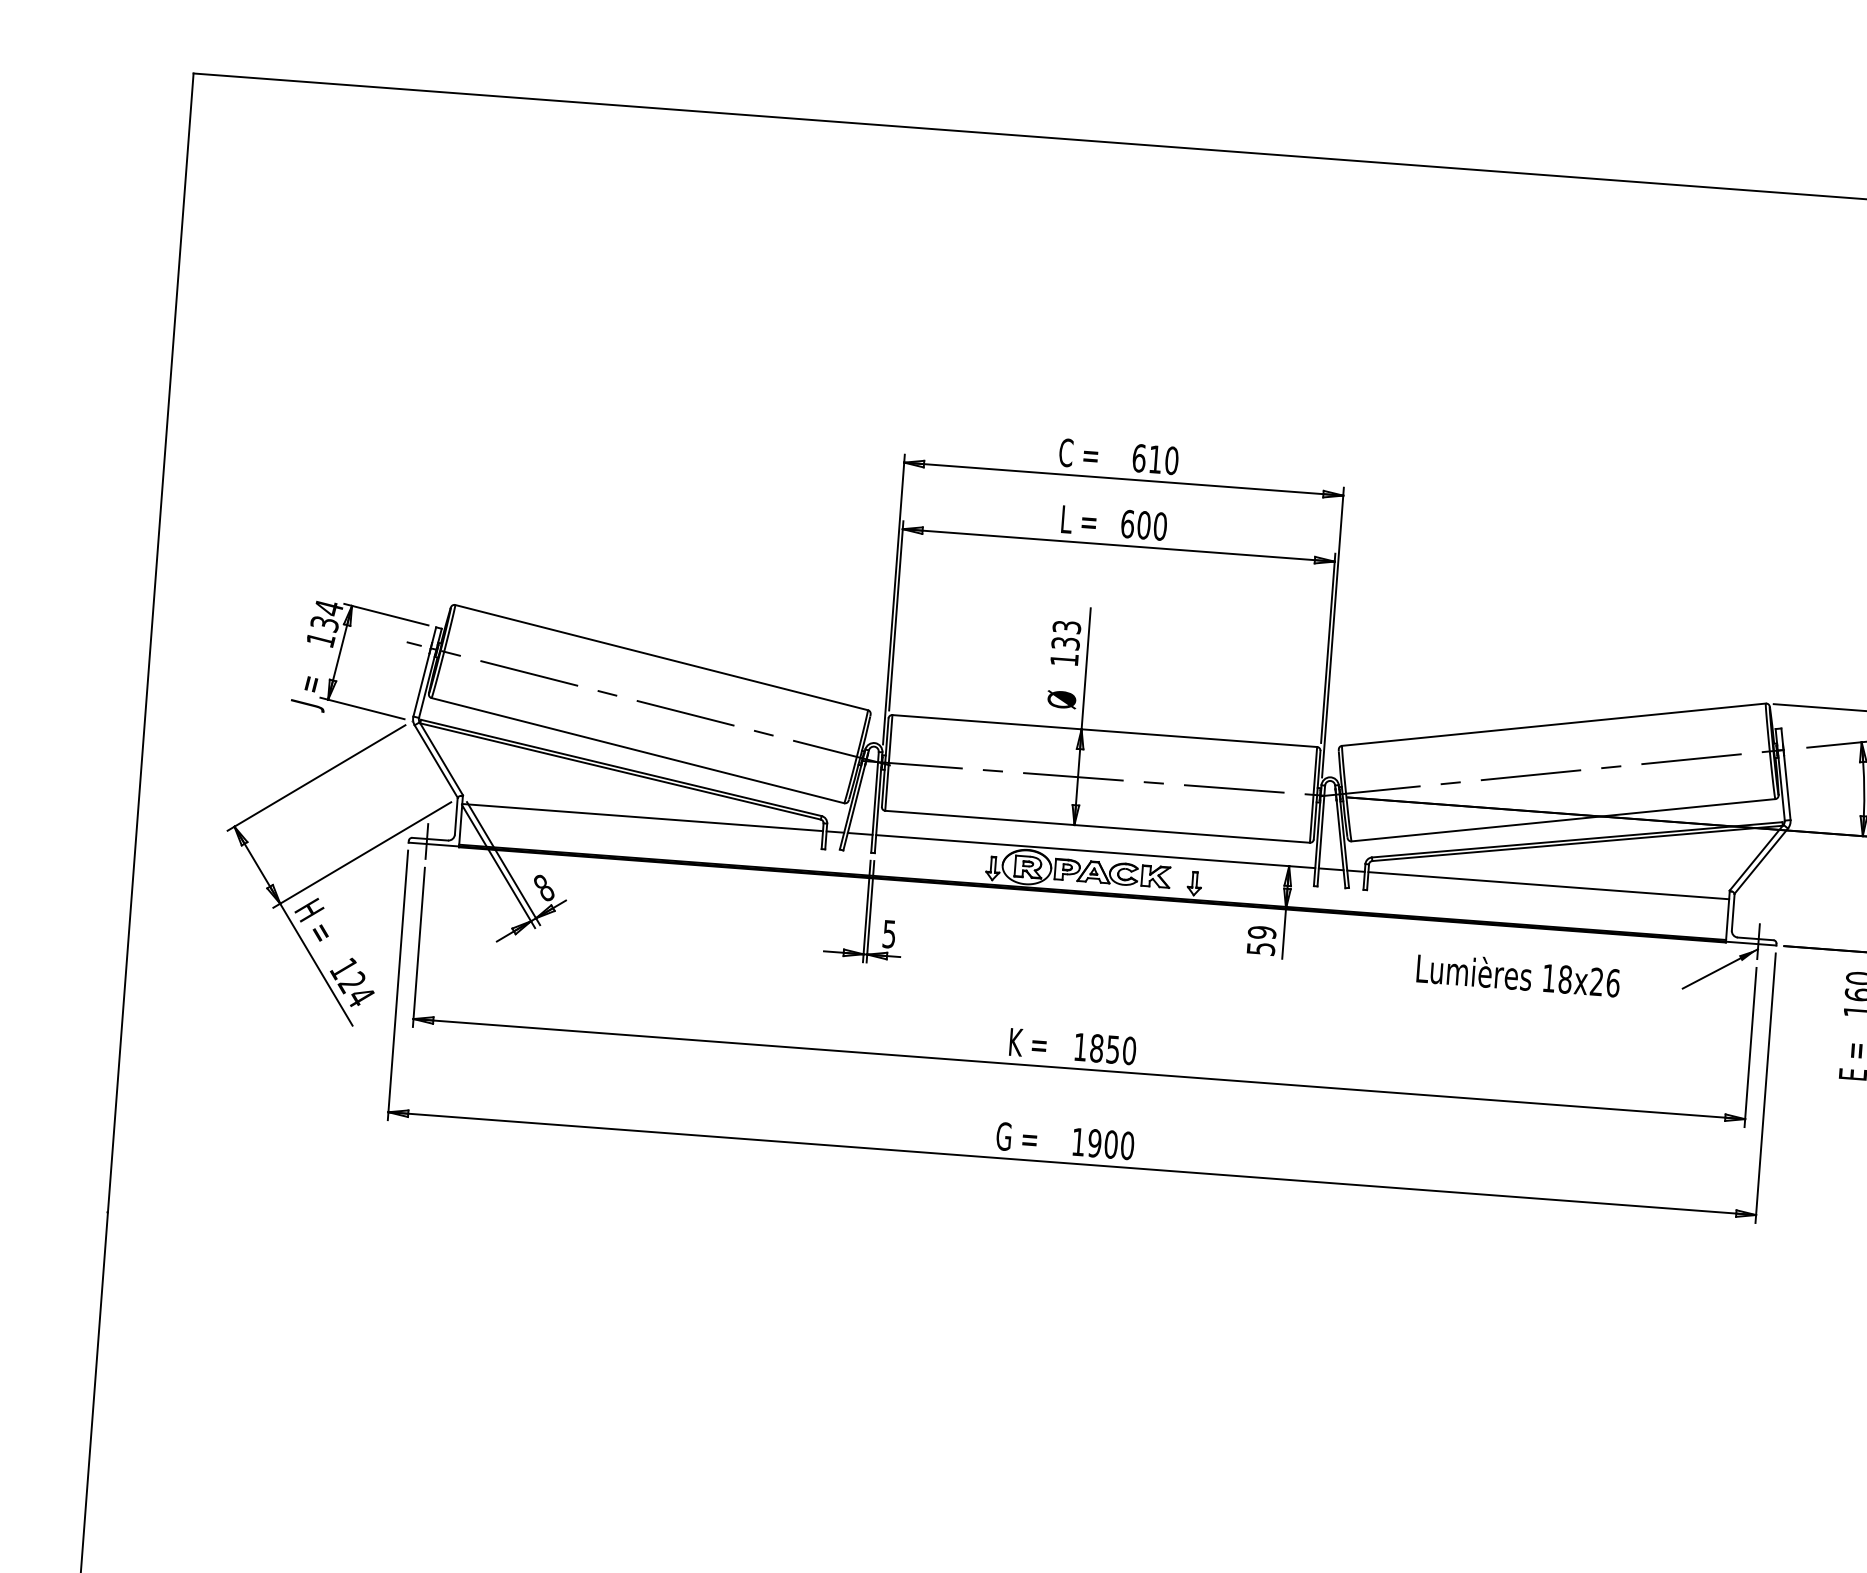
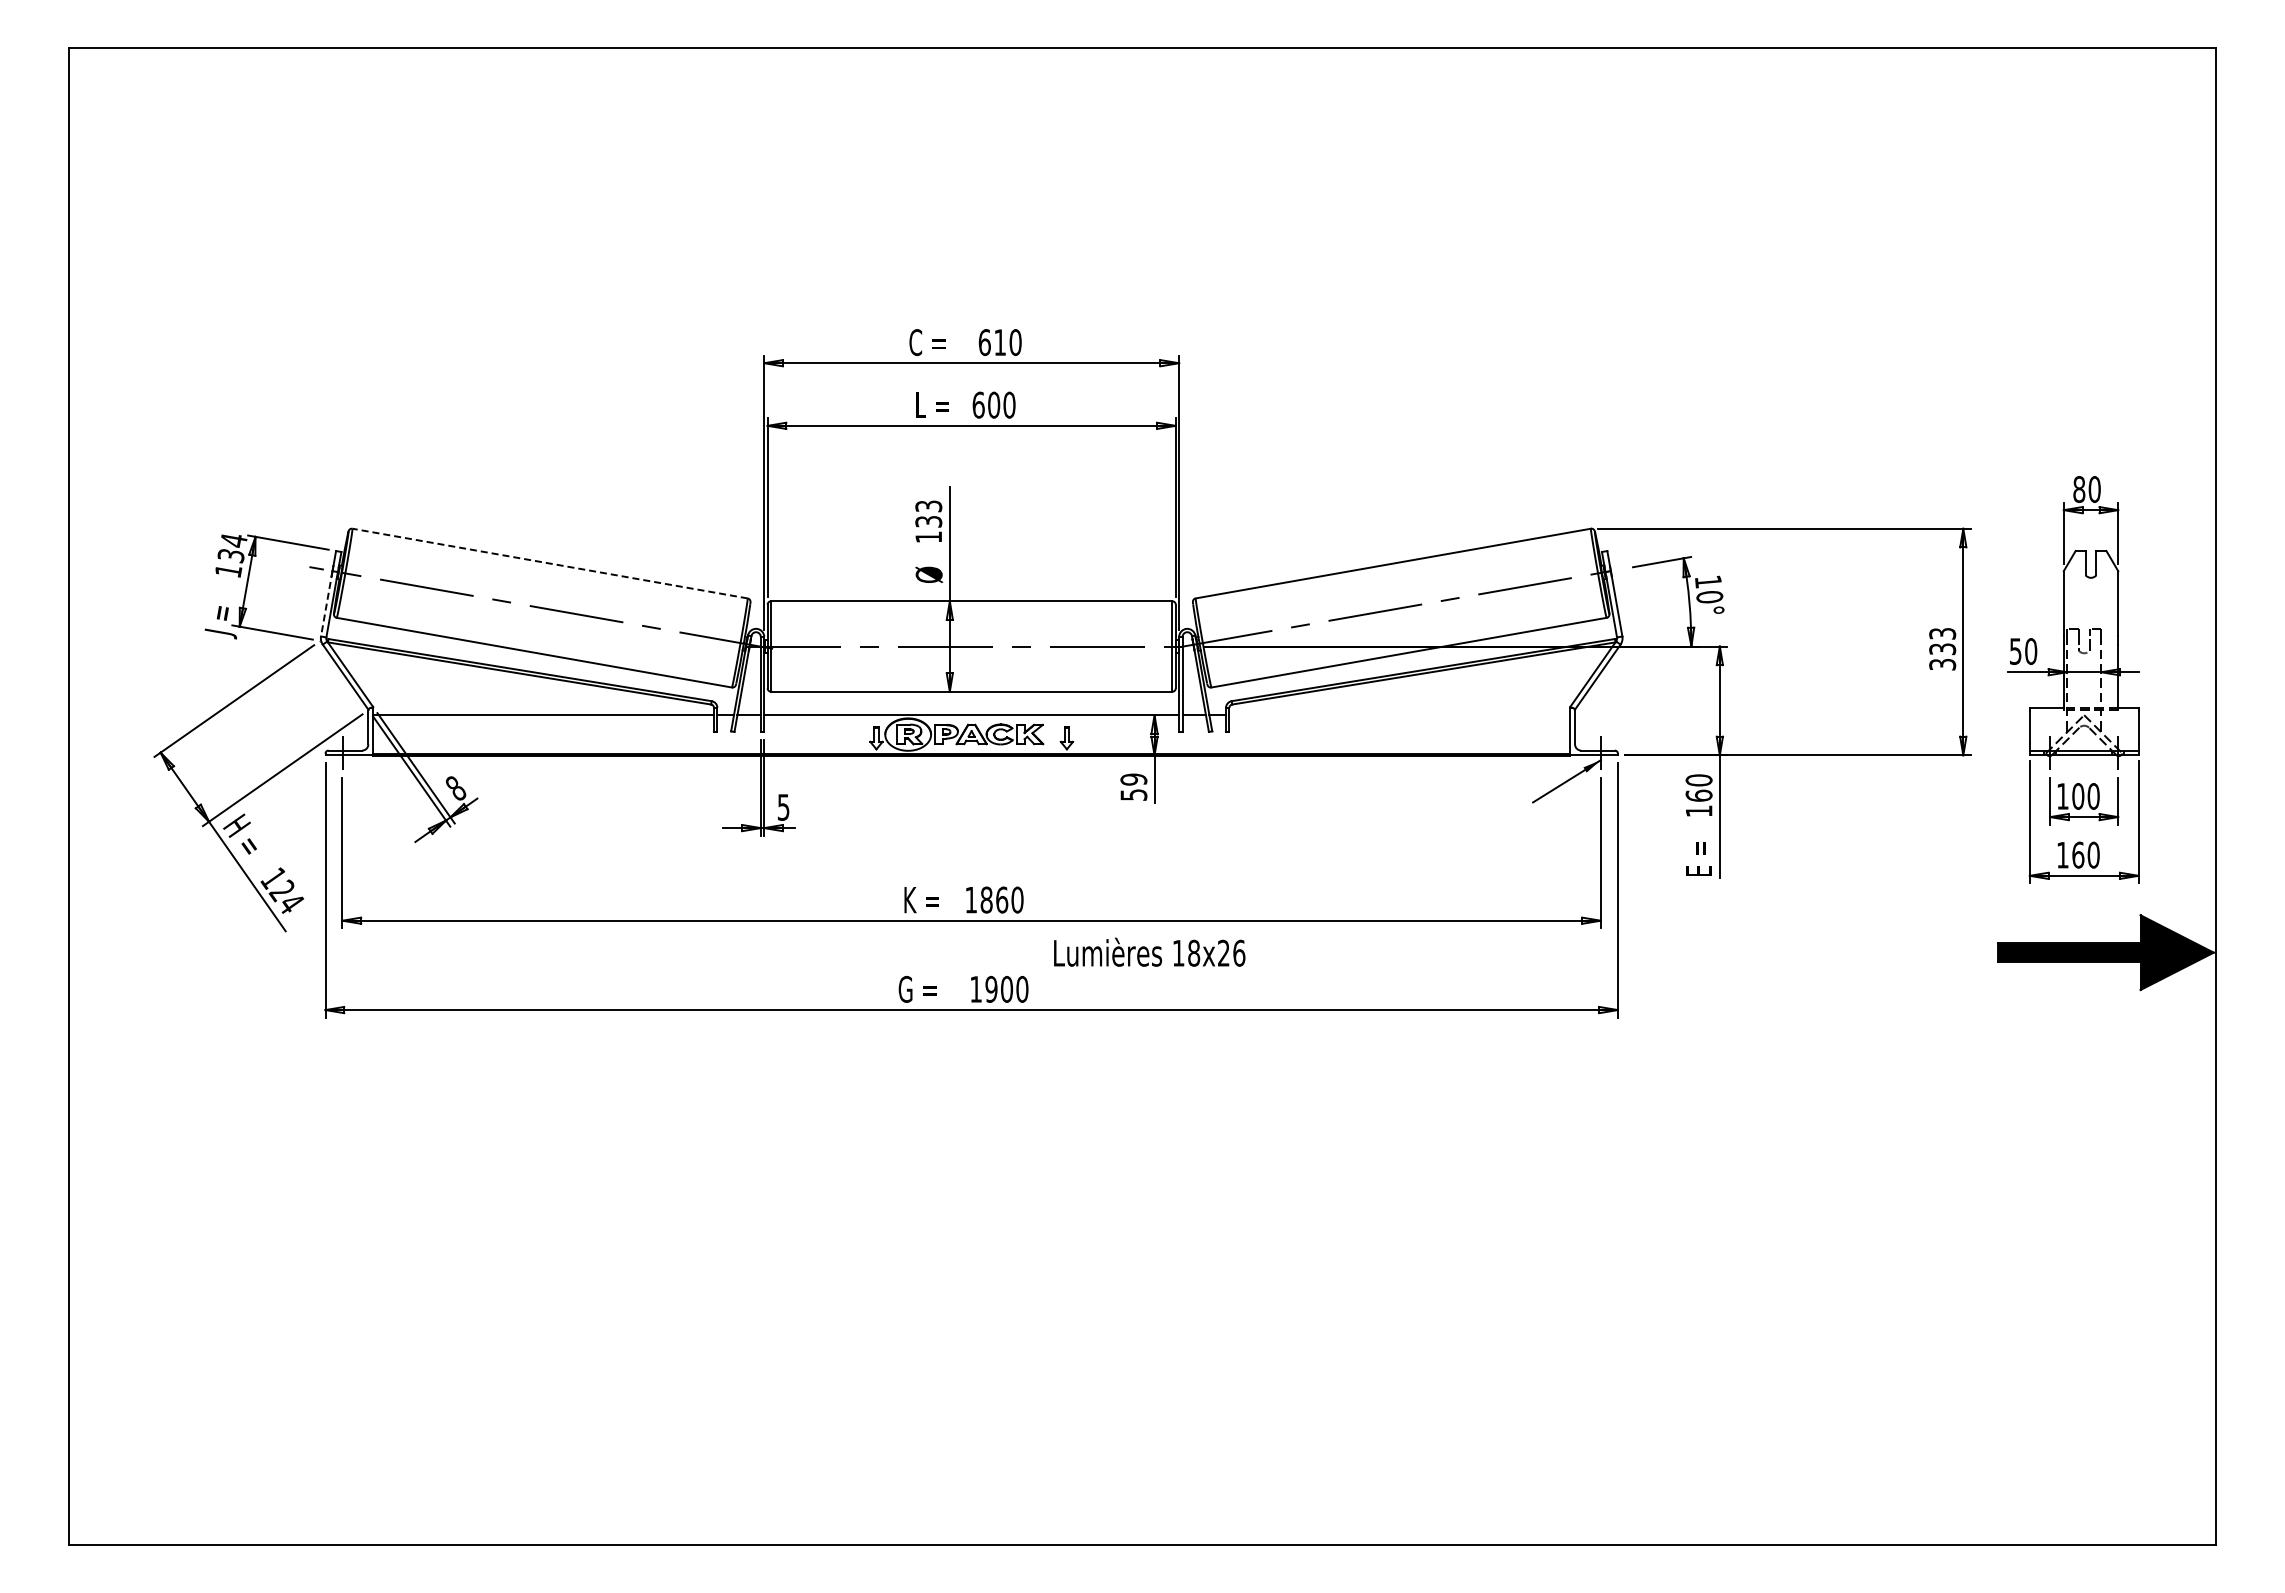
line: (662, 657) -> (550, 563), solid -> dashed
line: (421, 683) -> (326, 604), solid -> dashed
line: (1548, 885) -> (1399, 715), removed
text: (1518, 974) -> (1149, 951), moved
text: (1113, 1049) -> (1002, 899), 1850 -> 1860

